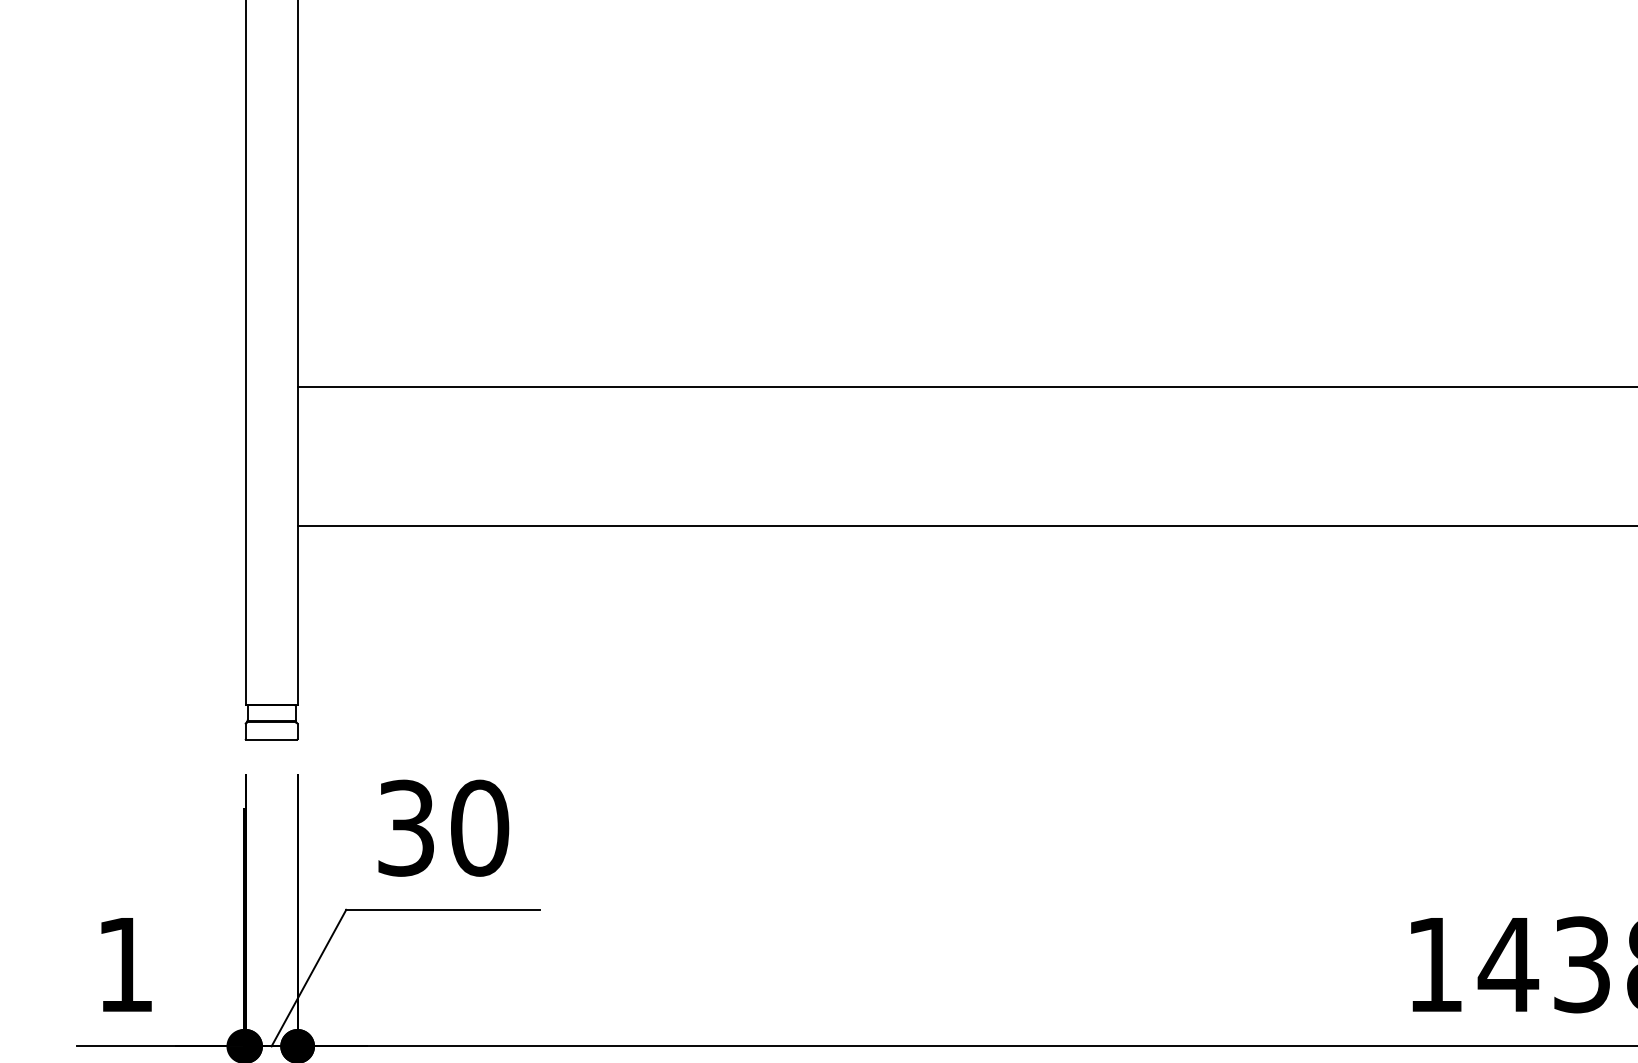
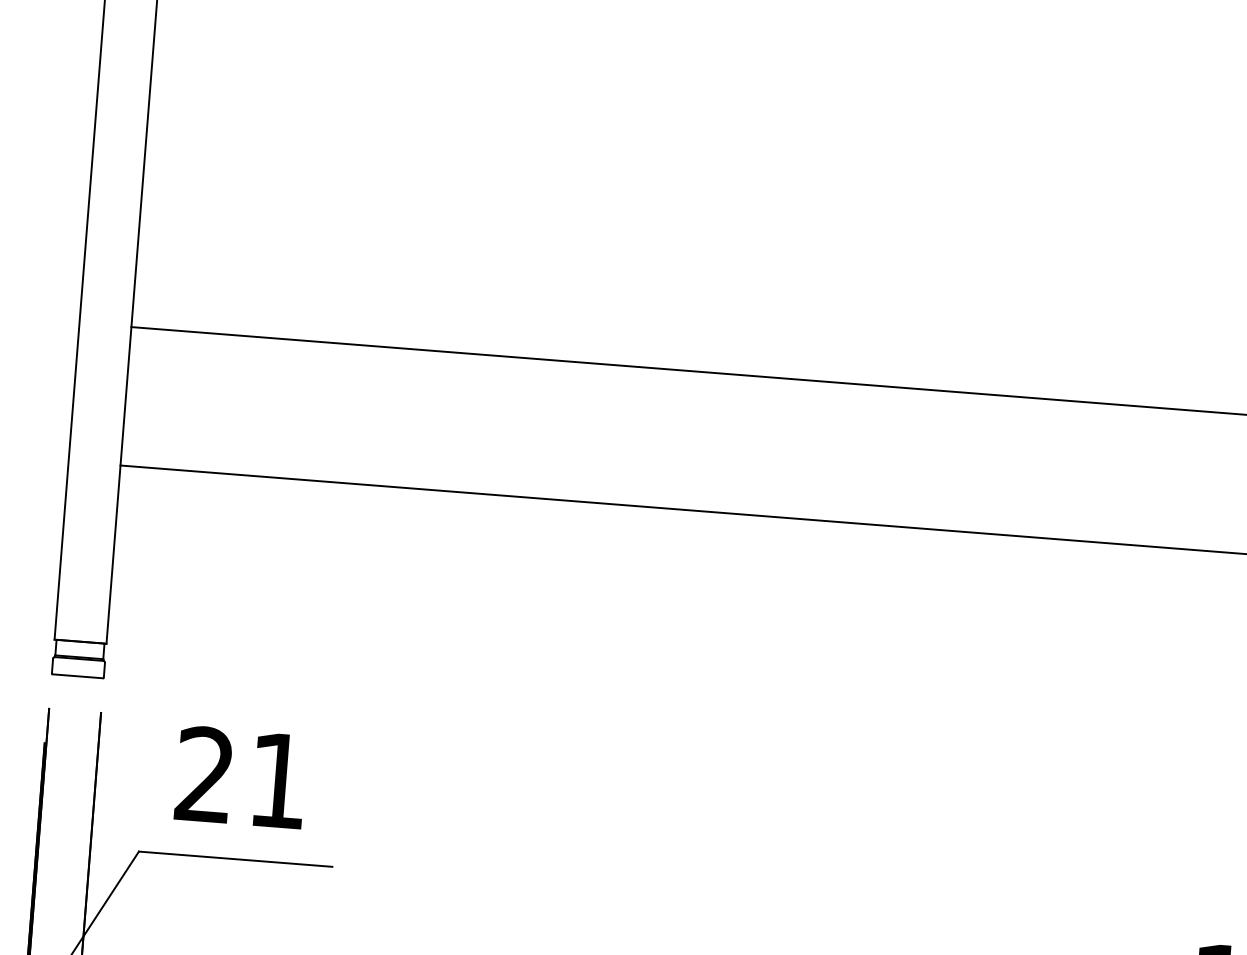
text: (443, 827) -> (242, 777), 30 -> 21

